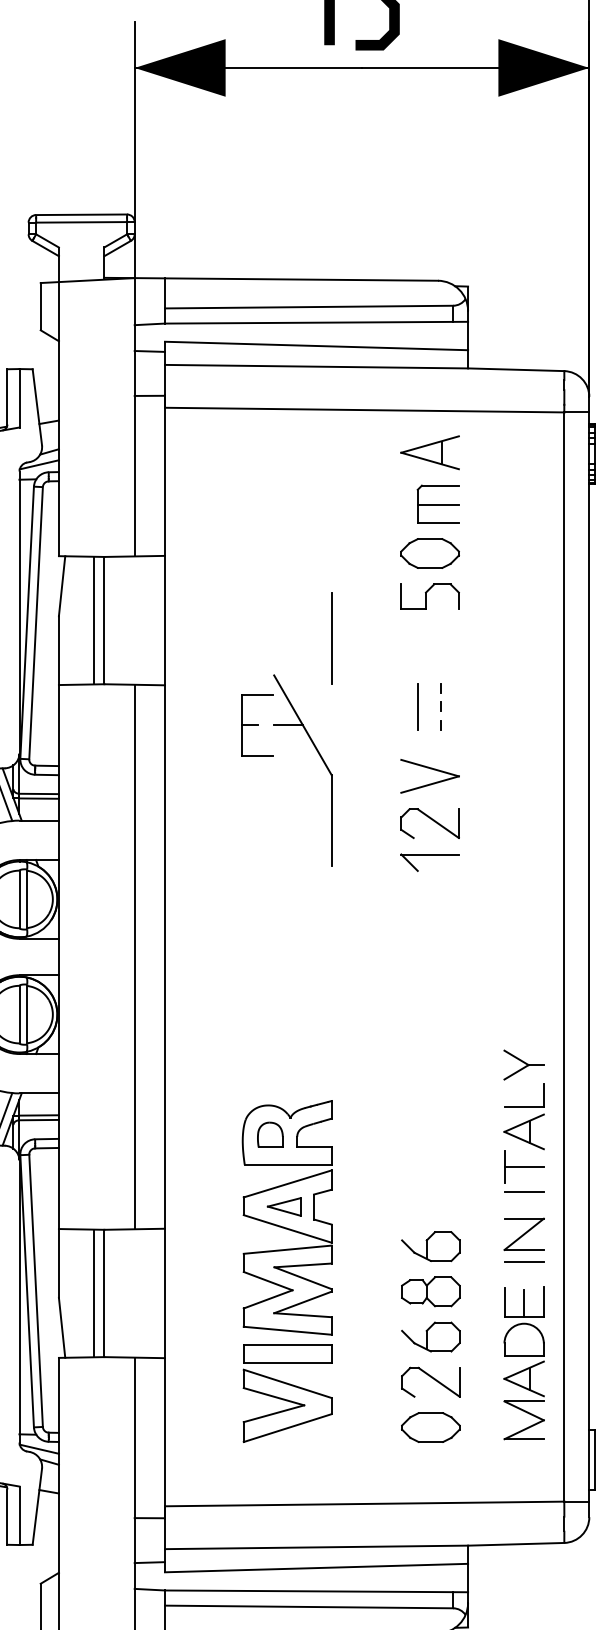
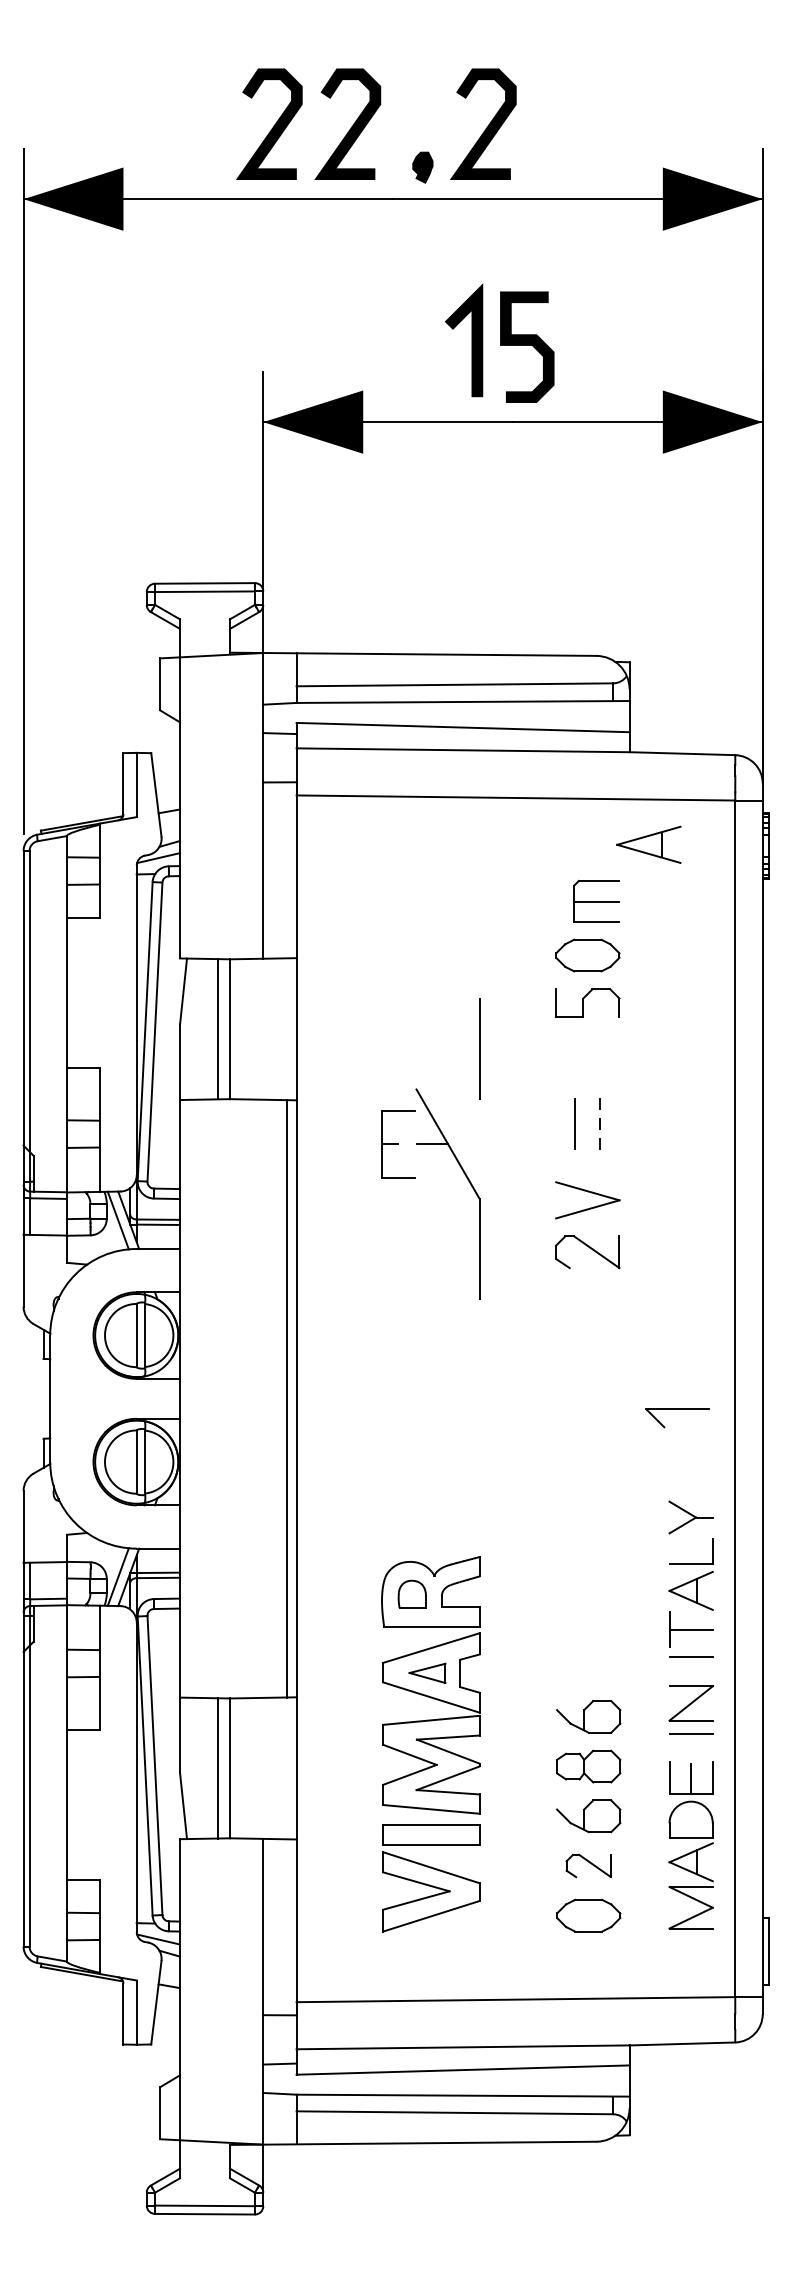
part: (429, 452) -> (648, 844), moved
part: (429, 854) -> (677, 1409), moved
line: (134, 956) -> (287, 1398), moved
part: (430, 1381) -> (588, 1865), size x0.7

